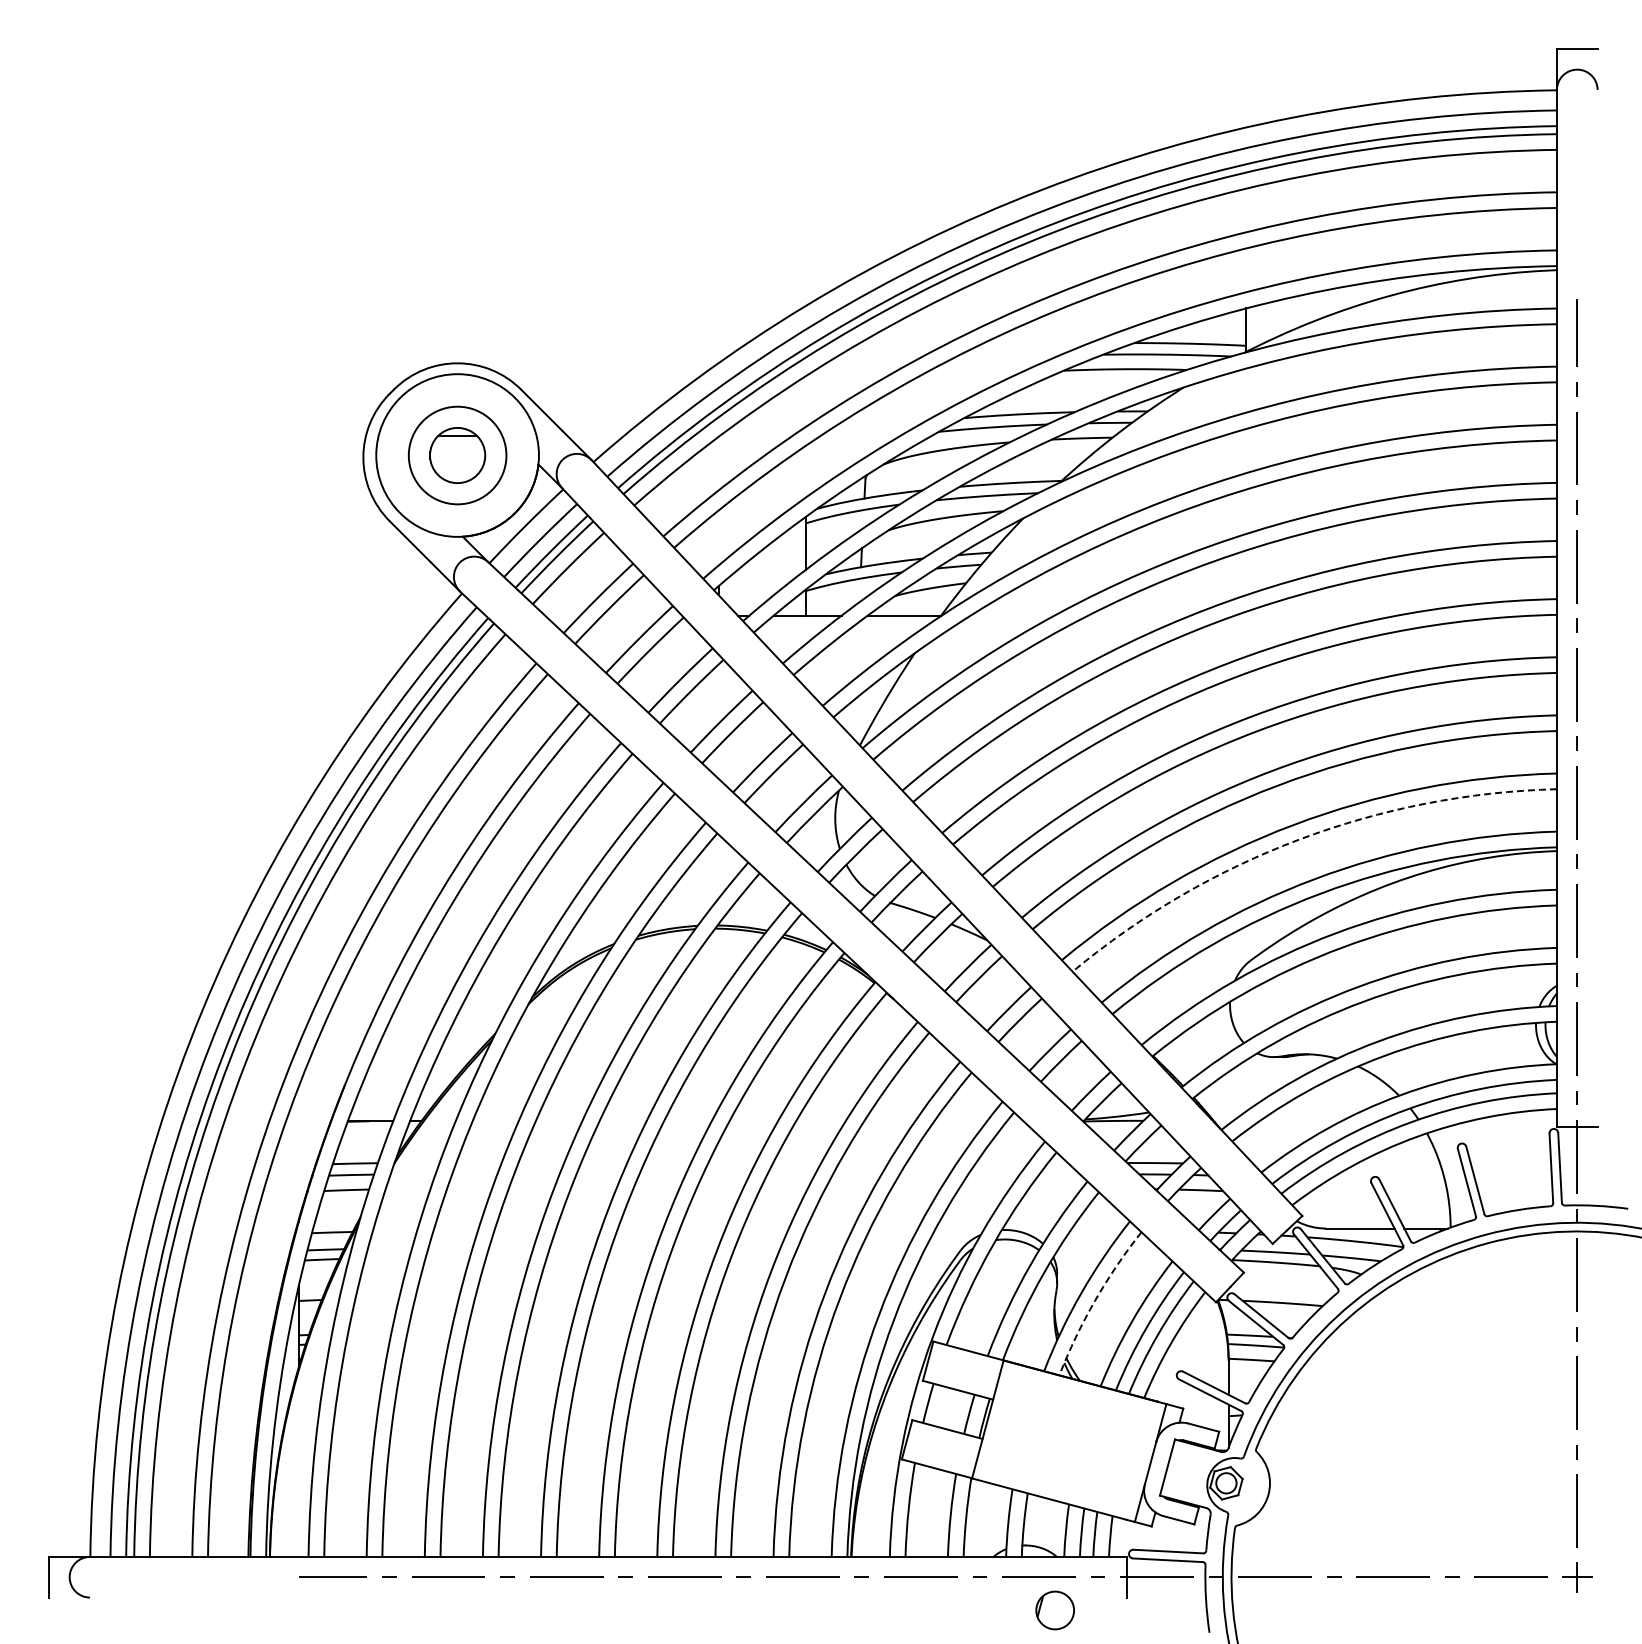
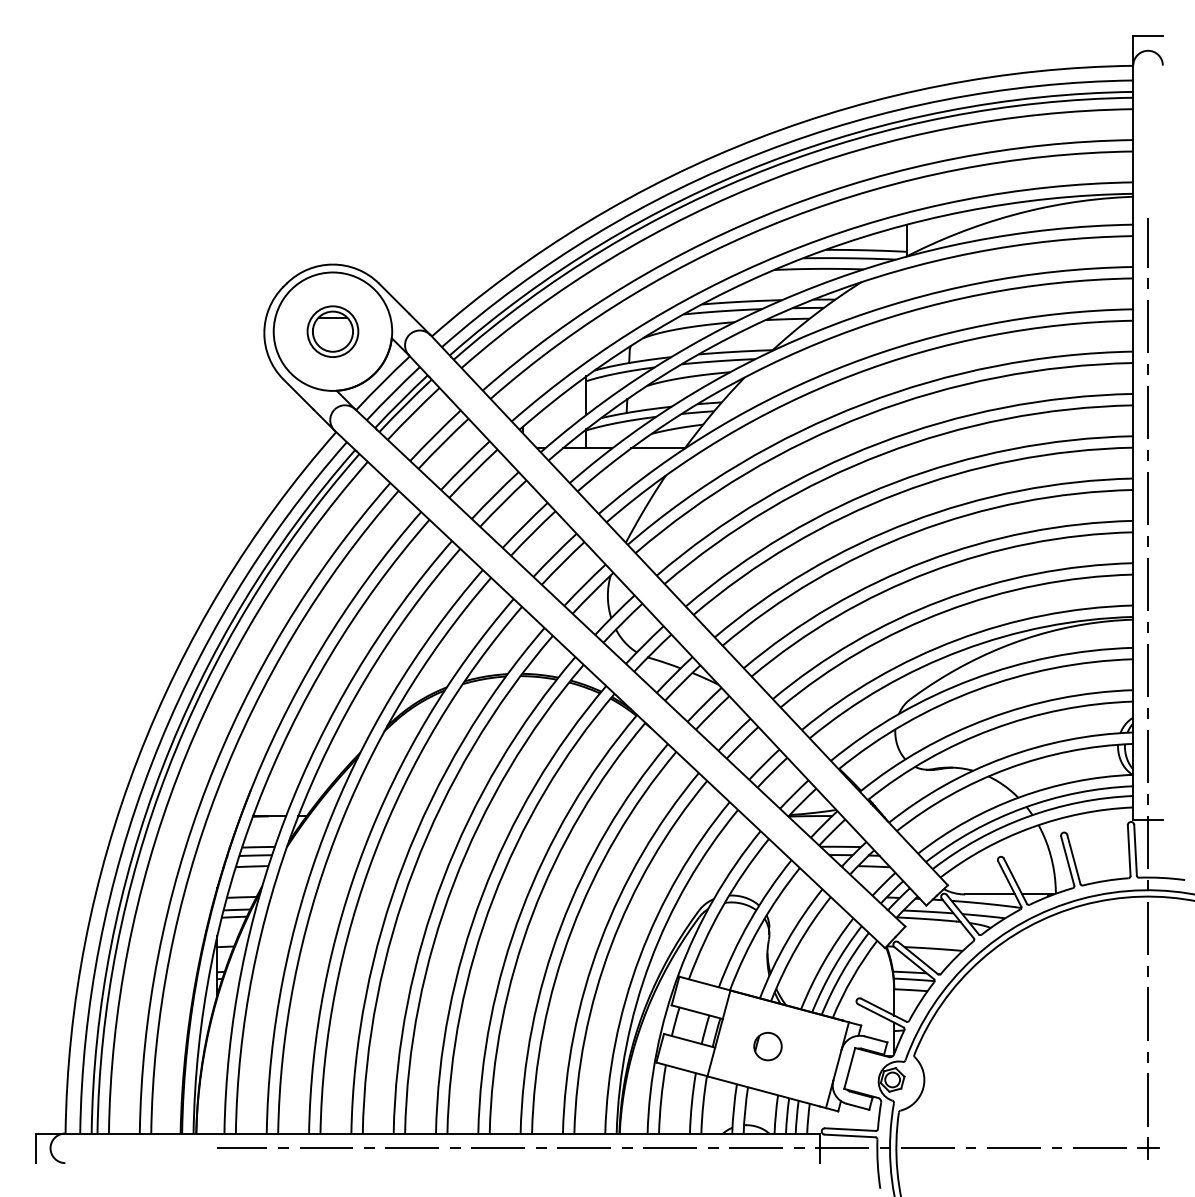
circle: (457, 455) -> (332, 331), size x0.71
arc: (1299, 839) -> (945, 611), dashed -> solid
arc: (1095, 1300) -> (797, 946), dashed -> solid
part: (1054, 1610) -> (767, 1046), moved

